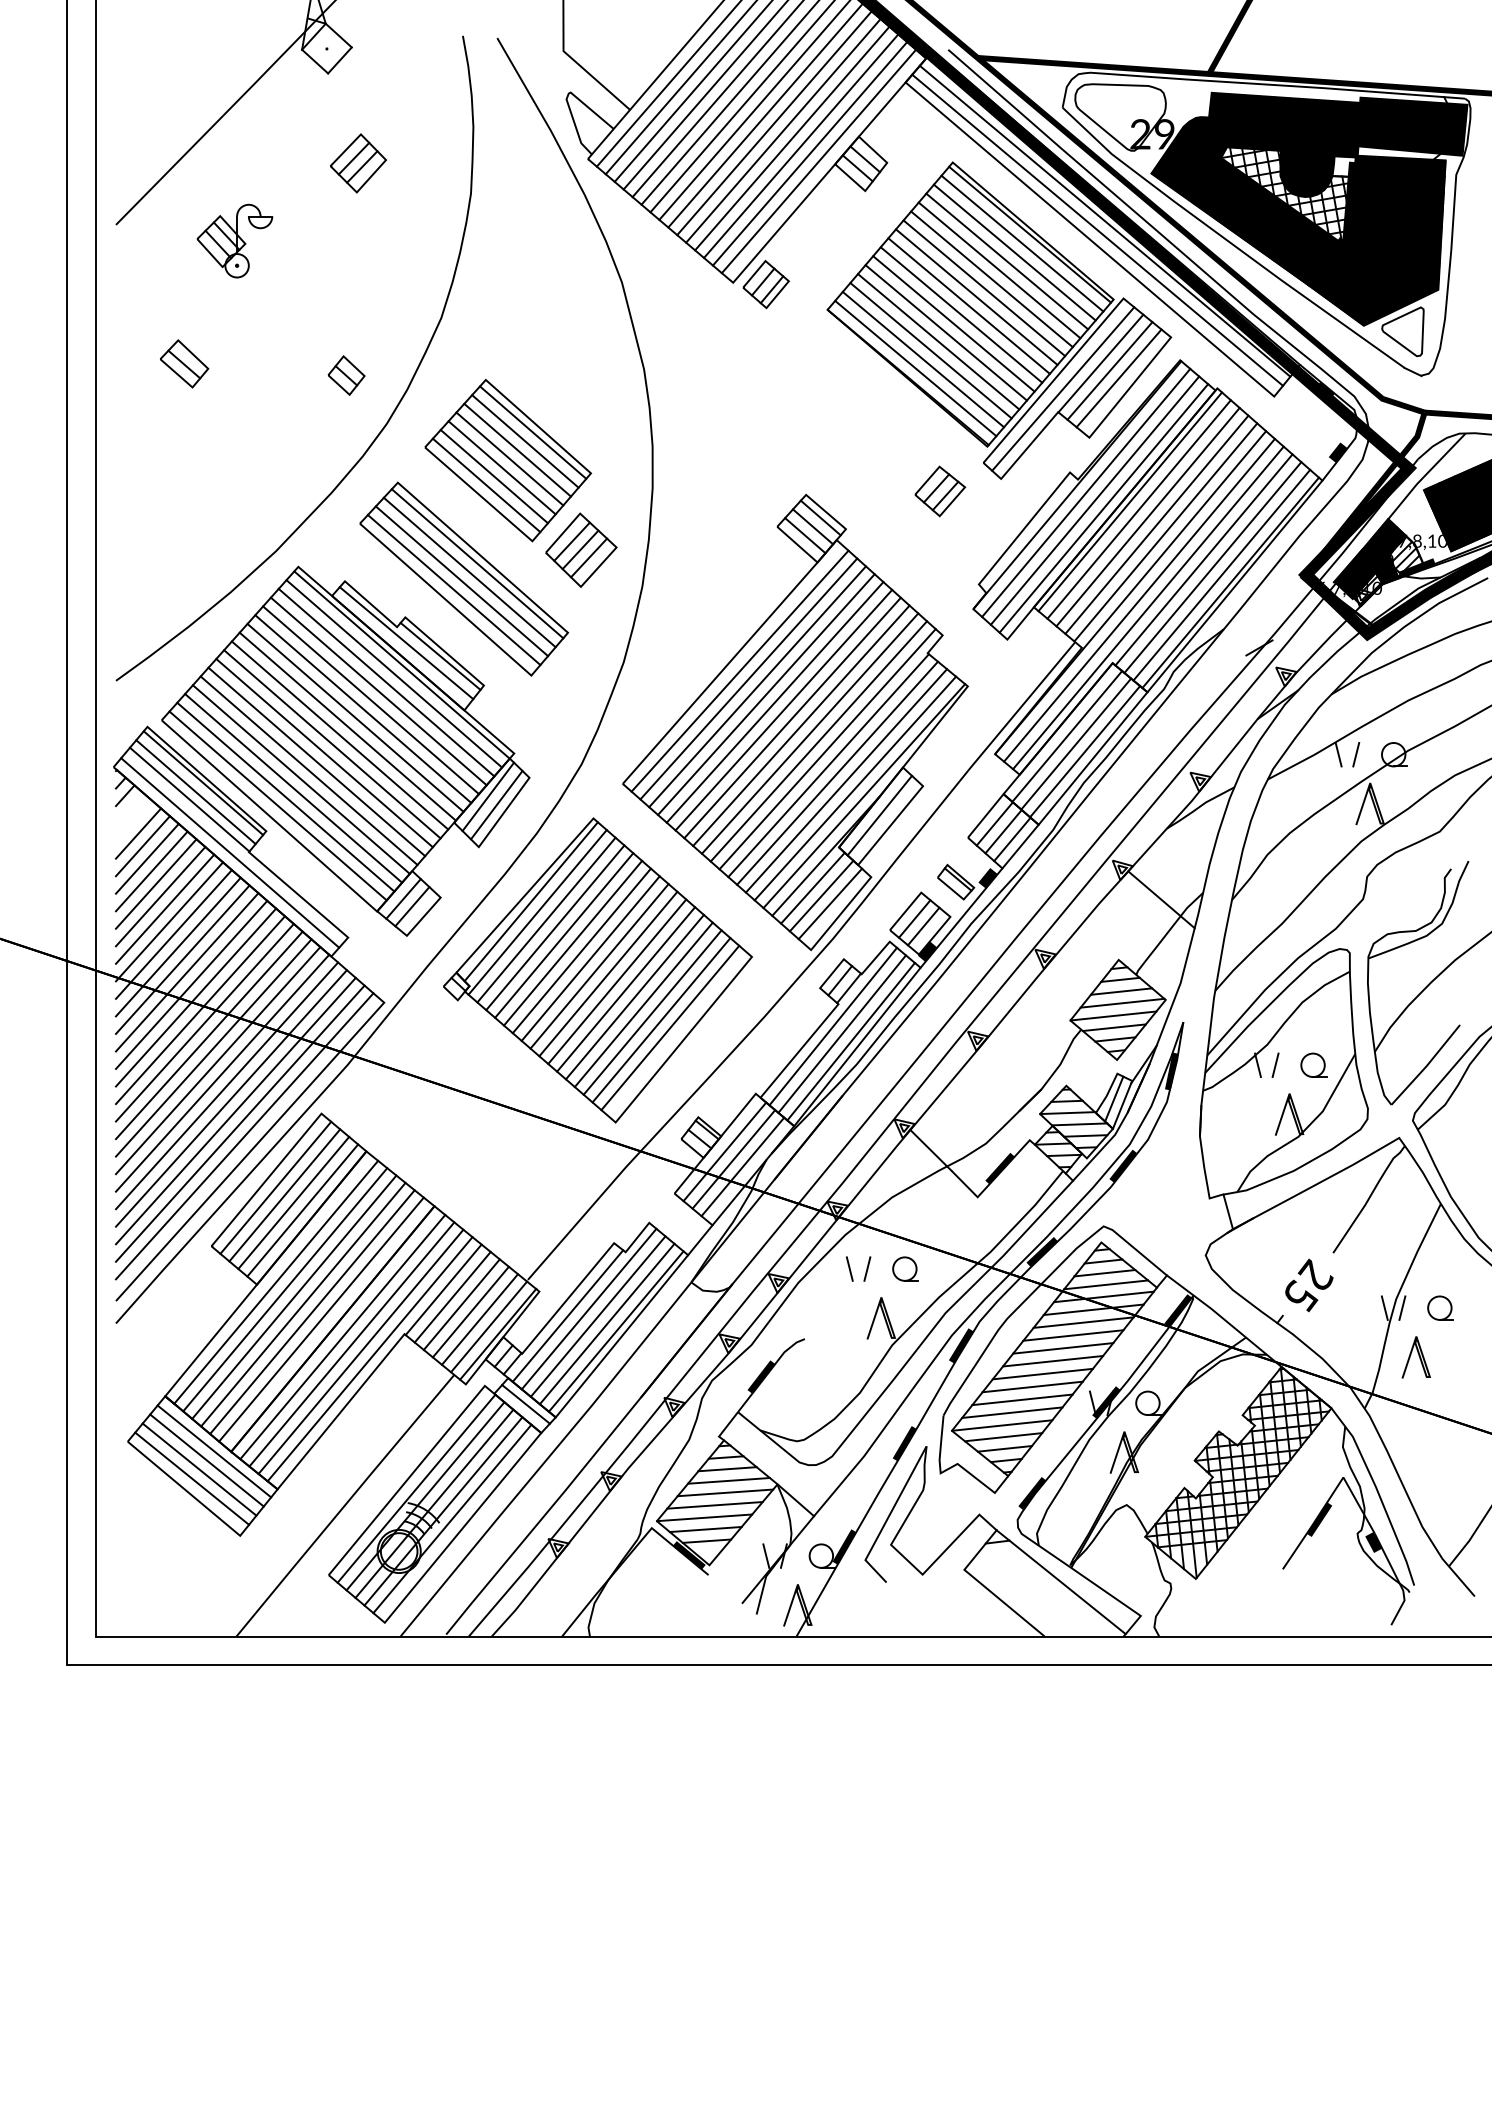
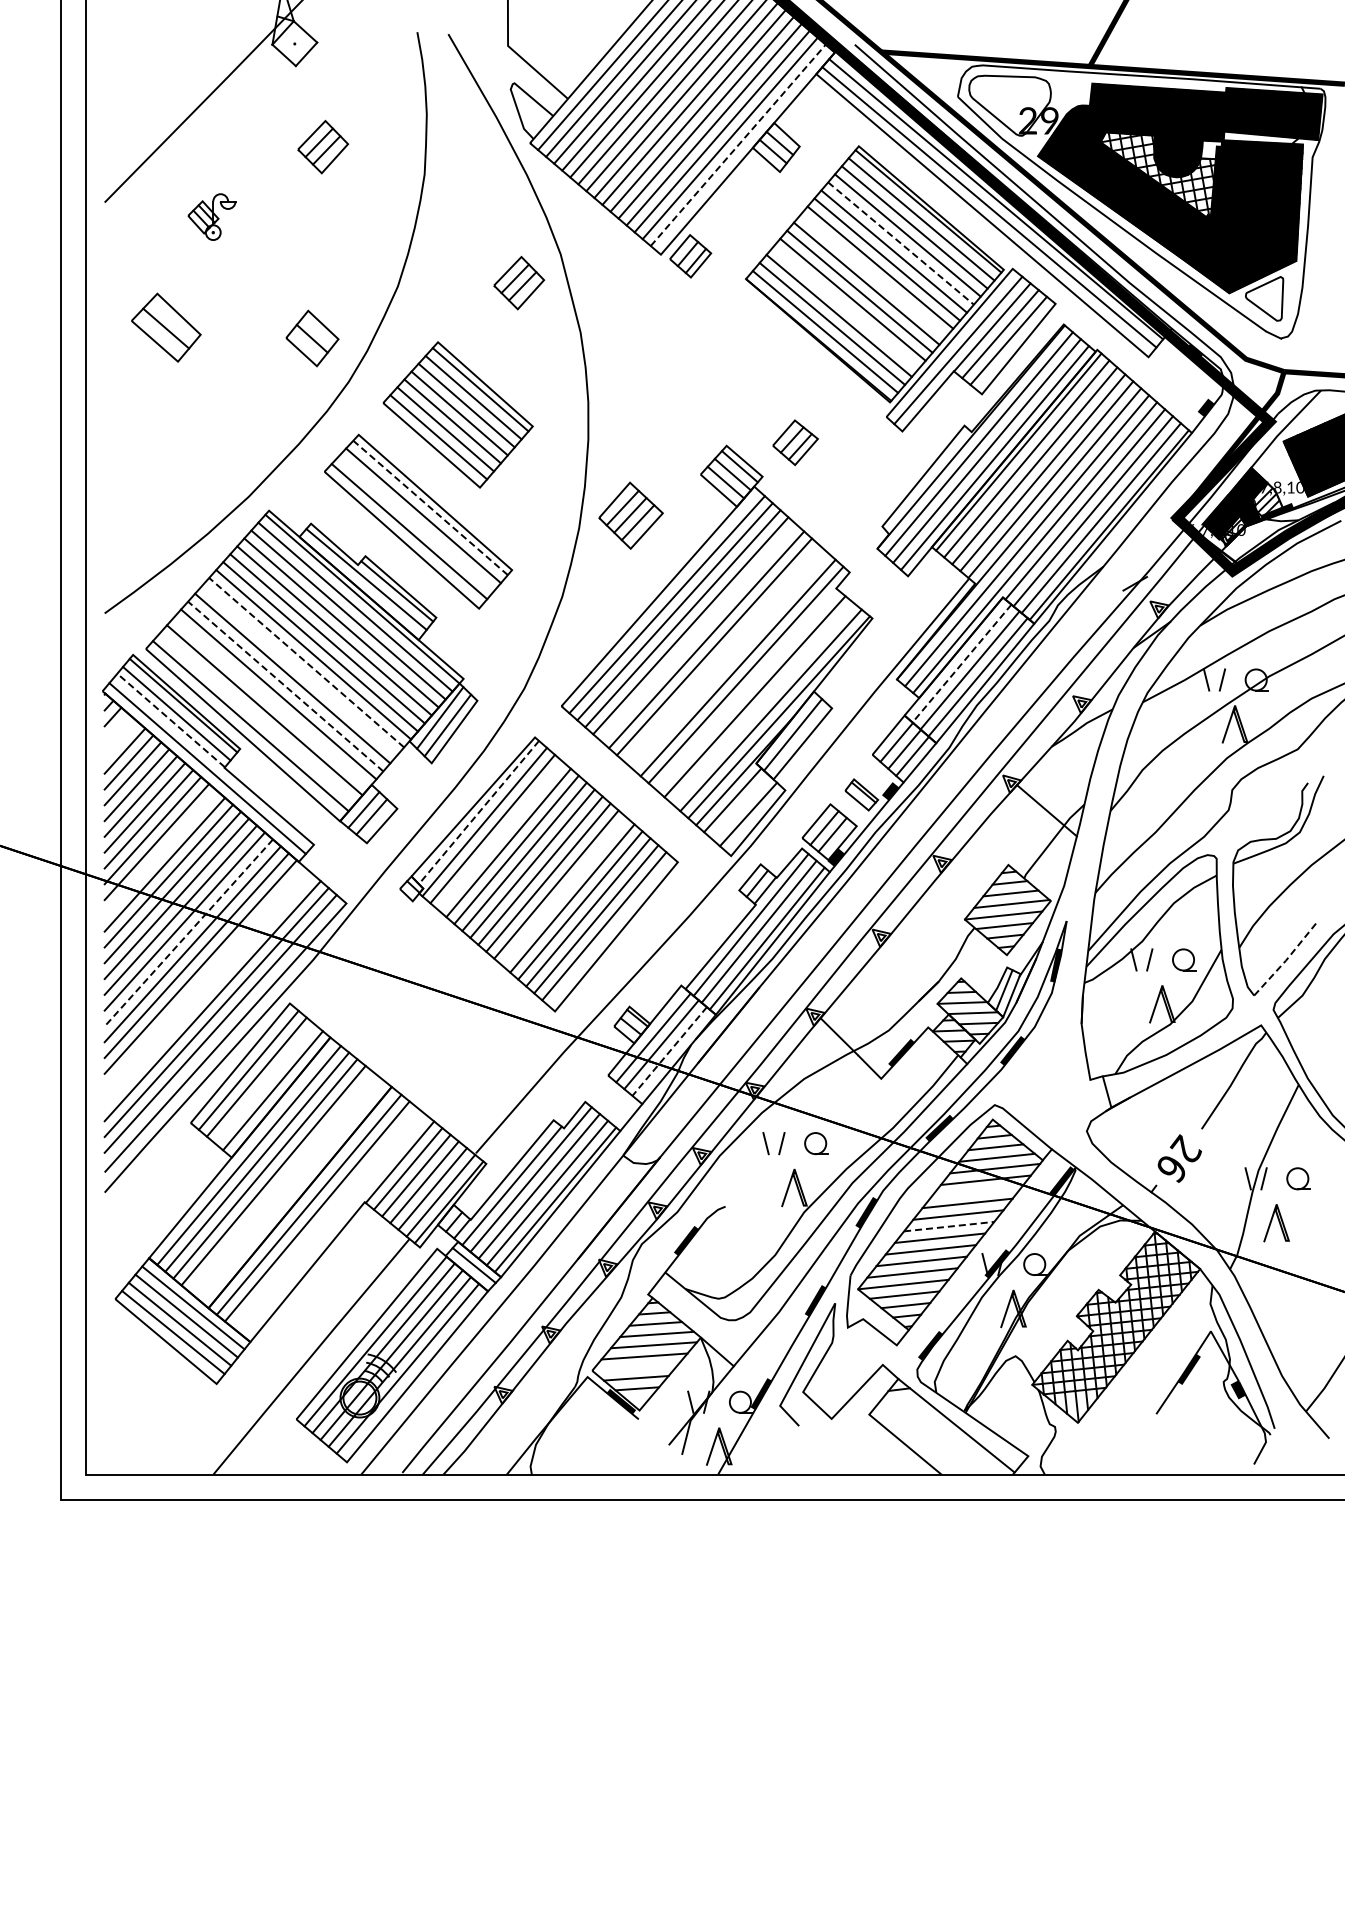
line: (819, 160) -> (738, 144), solid -> dashed
part: (234, 240) -> (211, 216), size x0.7
line: (1000, 270) -> (901, 243), solid -> dashed
line: (969, 305) -> (873, 275), removed
part: (576, 313) -> (519, 282), added
line: (937, 341) -> (845, 307), removed
part: (184, 363) -> (166, 327), size x1.6
part: (346, 374) -> (312, 337), size x1.6
part: (940, 491) -> (795, 442), moved
part: (580, 549) -> (630, 515), moved
line: (477, 563) -> (430, 507), solid -> dashed
line: (461, 581) -> (416, 523), removed
line: (774, 701) -> (698, 632), removed
line: (800, 725) -> (721, 653), removed
line: (809, 733) -> (729, 660), removed
line: (339, 735) -> (306, 662), solid -> dashed
line: (1067, 736) -> (962, 663), solid -> dashed
line: (332, 744) -> (299, 670), removed
line: (316, 761) -> (285, 686), solid -> dashed
line: (828, 765) -> (746, 689), removed
line: (301, 779) -> (271, 702), removed
line: (845, 780) -> (762, 703), removed
line: (285, 797) -> (257, 718), removed
line: (188, 799) -> (170, 720), solid -> dashed
line: (821, 896) -> (740, 807), removed
line: (530, 901) -> (478, 812), solid -> dashed
line: (555, 927) -> (500, 835), removed
line: (177, 946) -> (160, 852), removed
line: (626, 989) -> (564, 891), removed
line: (208, 1034) -> (188, 932), solid -> dashed
line: (1426, 1065) -> (1285, 960), solid -> dashed
line: (226, 1085) -> (204, 978), removed
line: (231, 1098) -> (208, 989), removed
line: (742, 1166) -> (669, 1051), solid -> dashed
line: (293, 1202) -> (264, 1083), removed
text: (1300, 1295) -> (1172, 1167), 25 -> 26
line: (312, 1312) -> (281, 1182), removed
line: (321, 1320) -> (289, 1189), removed
line: (1083, 1322) -> (976, 1191), removed
line: (360, 1352) -> (325, 1218), removed
line: (369, 1358) -> (333, 1224), removed
line: (1053, 1361) -> (949, 1226), solid -> dashed
line: (704, 1517) -> (635, 1367), removed

